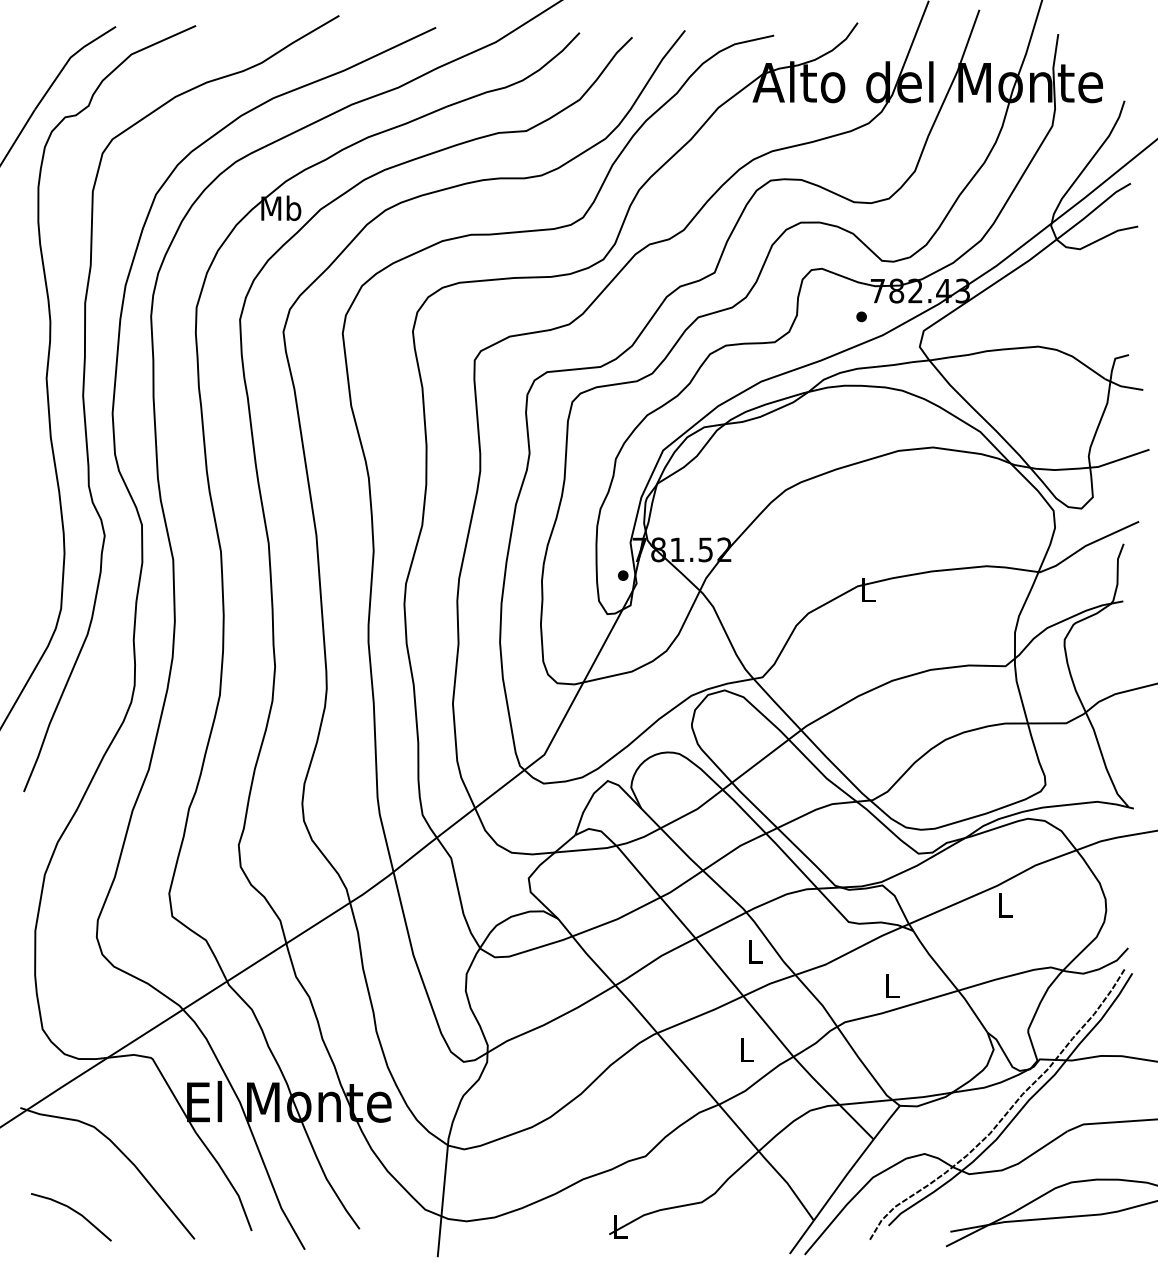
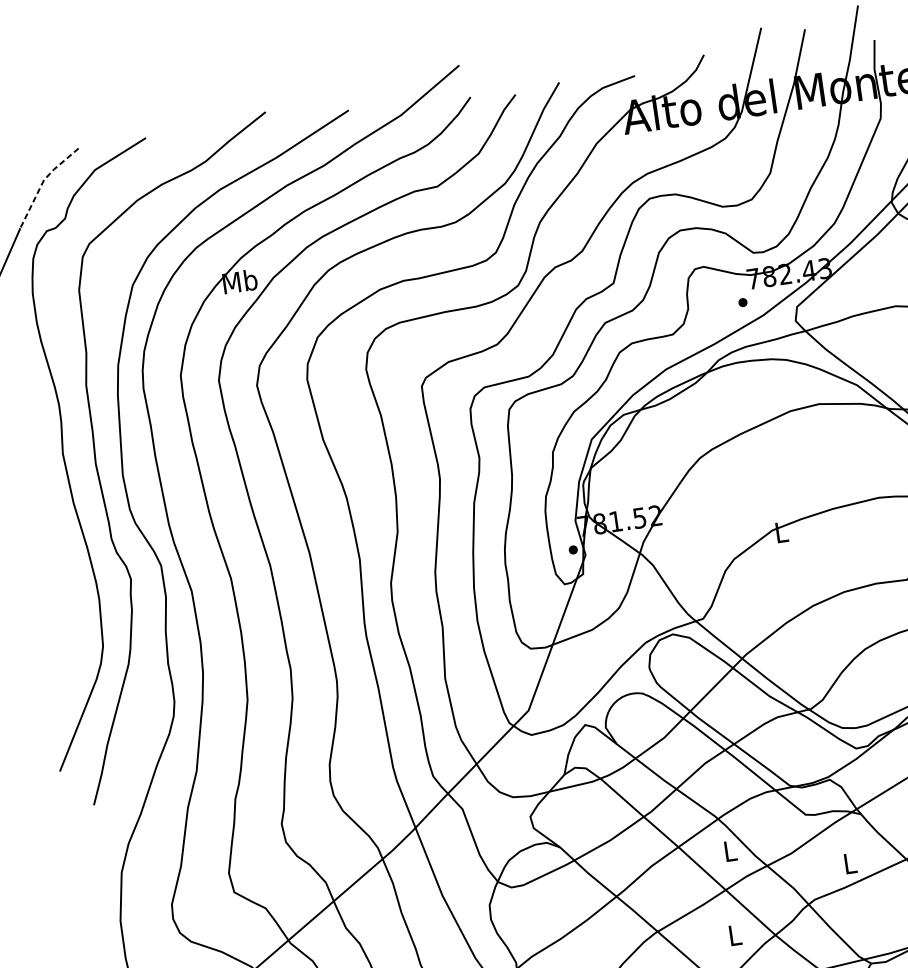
line: (68, 60) -> (42, 182), solid -> dashed

